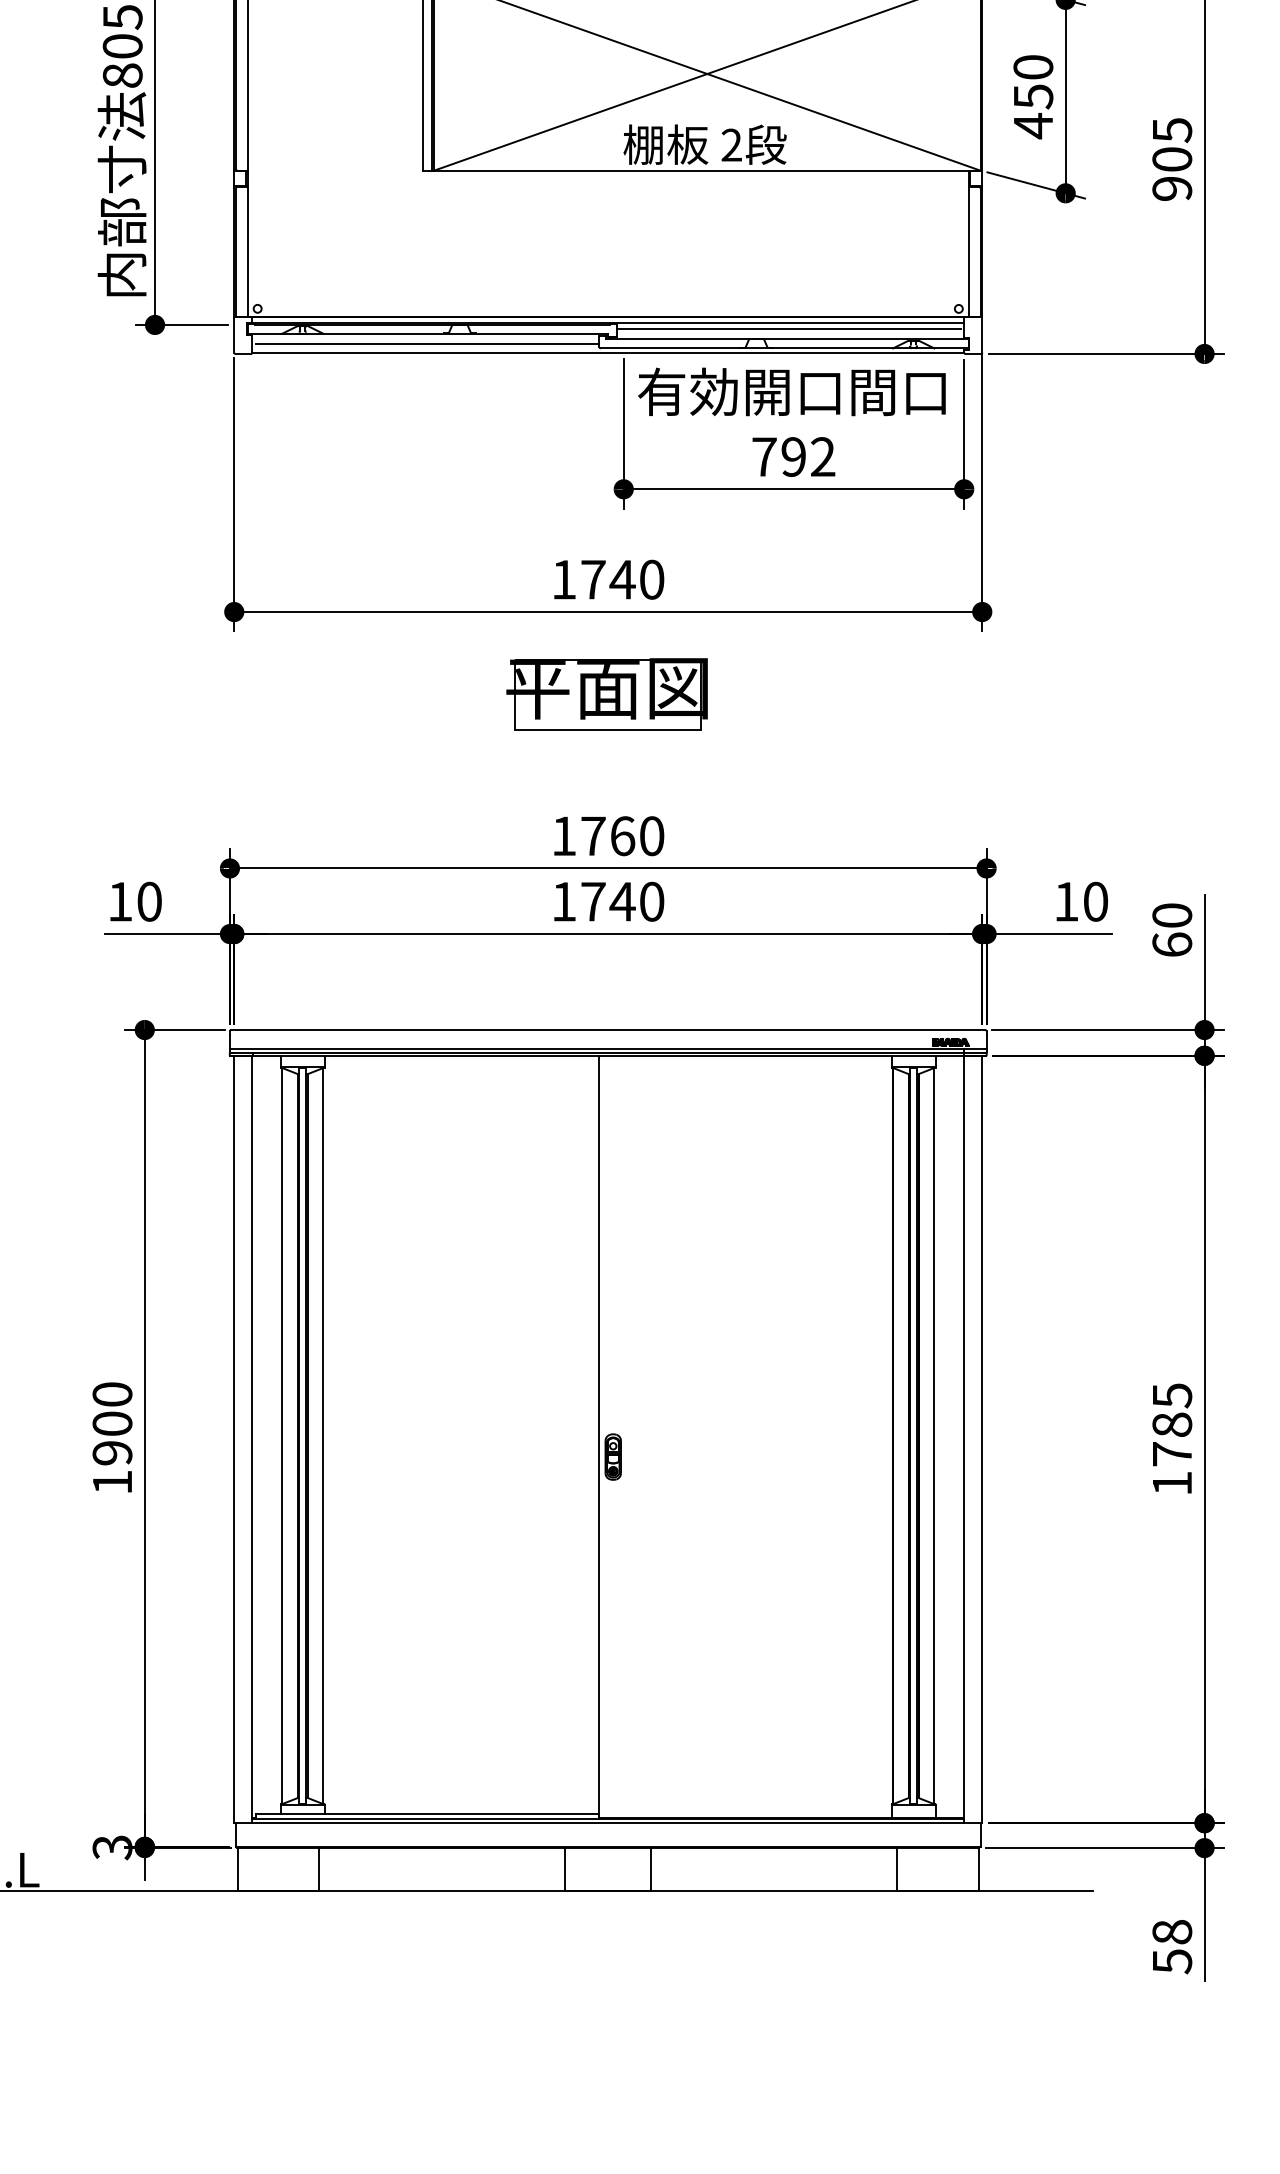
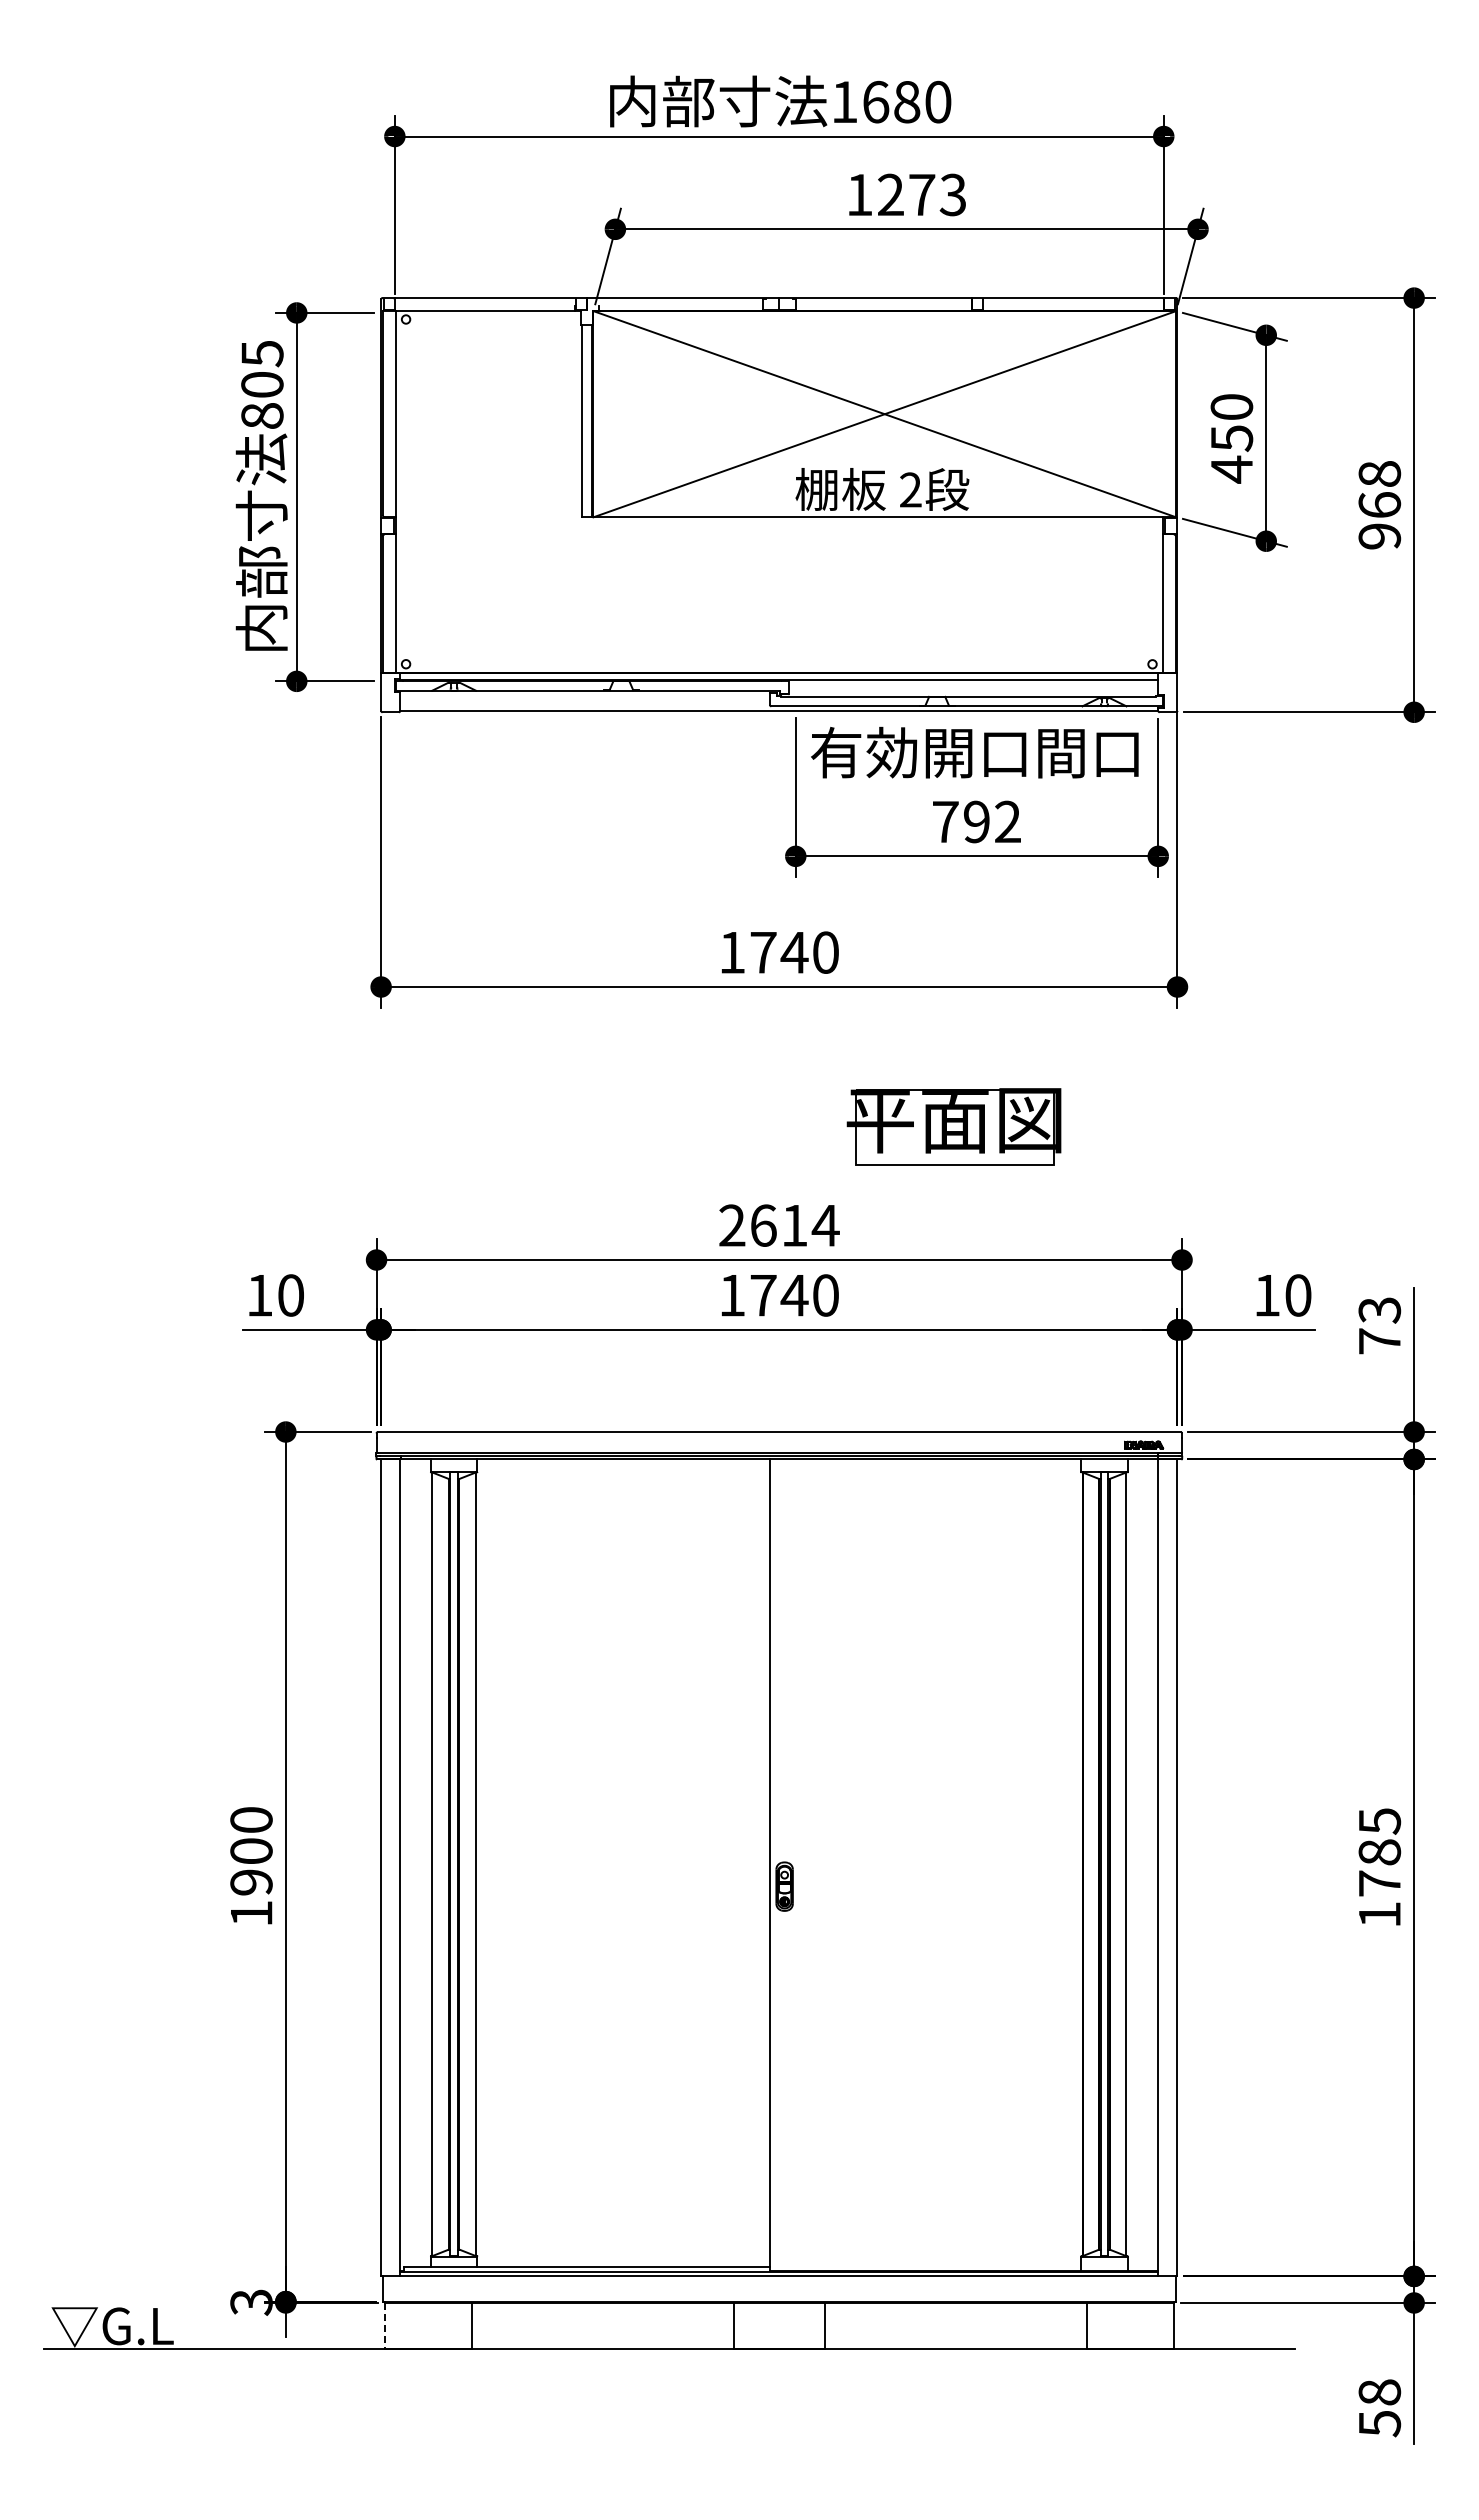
text: (1172, 144) -> (1379, 489), 905 -> 968
line: (788, 328) -> (971, 685), removed
line: (427, 343) -> (586, 701), removed
part: (606, 694) -> (953, 1126), moved
text: (608, 836) -> (779, 1225), 1760 -> 2614
text: (1172, 929) -> (1379, 1325), 60 -> 73
line: (237, 1869) -> (384, 2325), solid -> dashed

